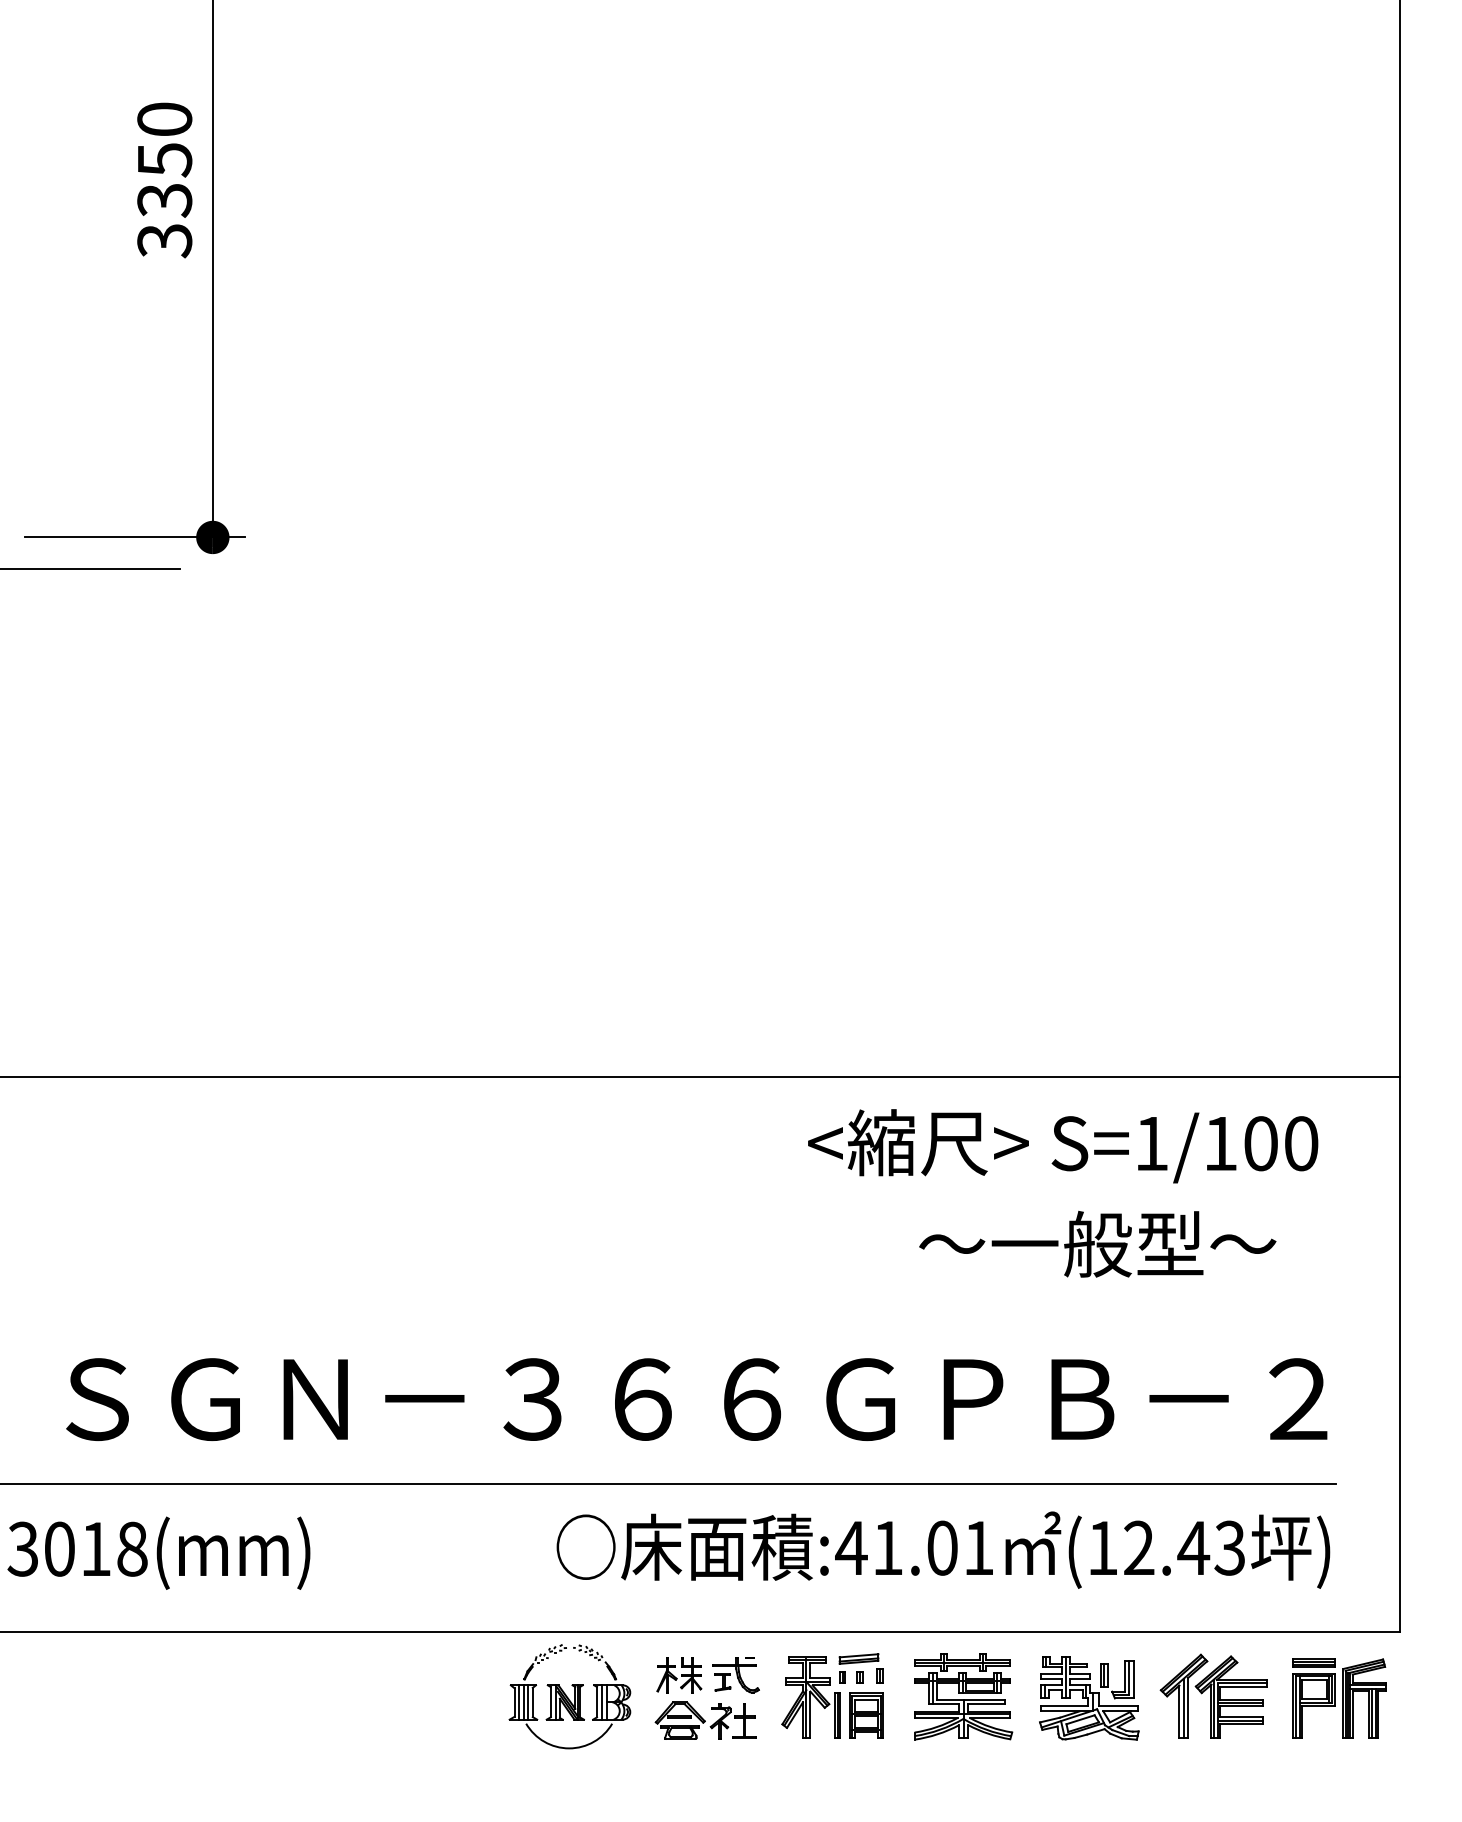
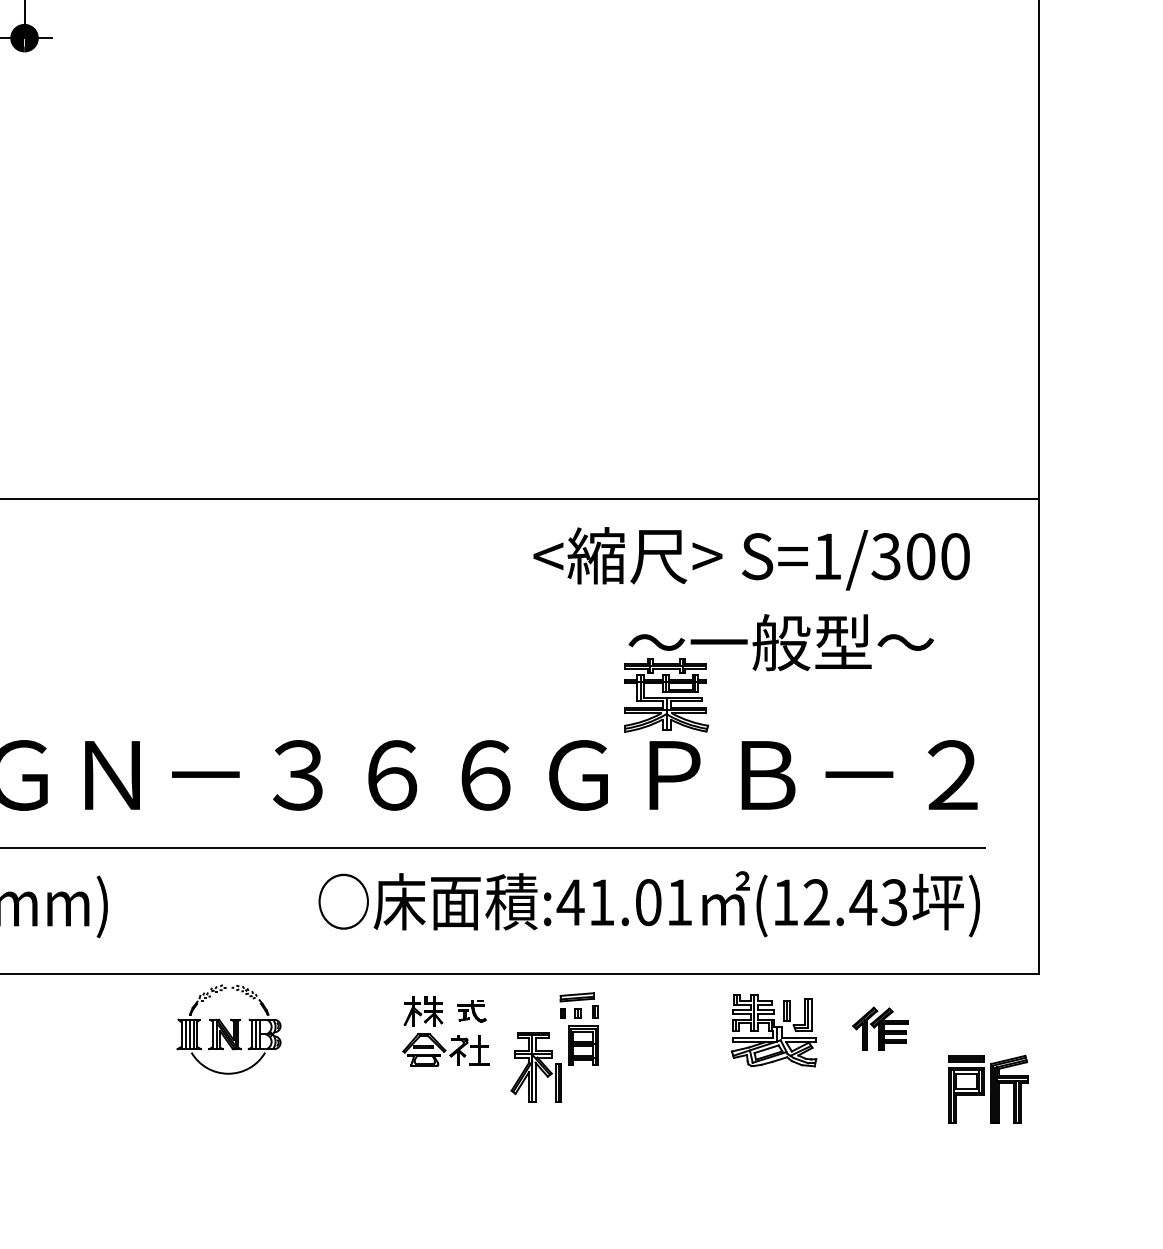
text: (1219, 1143) -> (885, 556), S=1/100 -> S=1/300
part: (735, 1675) -> (471, 1011), size x0.7
part: (1213, 1695) -> (880, 1028), size x0.6
part: (569, 1696) -> (228, 1029), moved
part: (963, 1696) -> (666, 694), moved
part: (810, 1697) -> (535, 1067), moved
part: (1339, 1698) -> (988, 1089), moved

